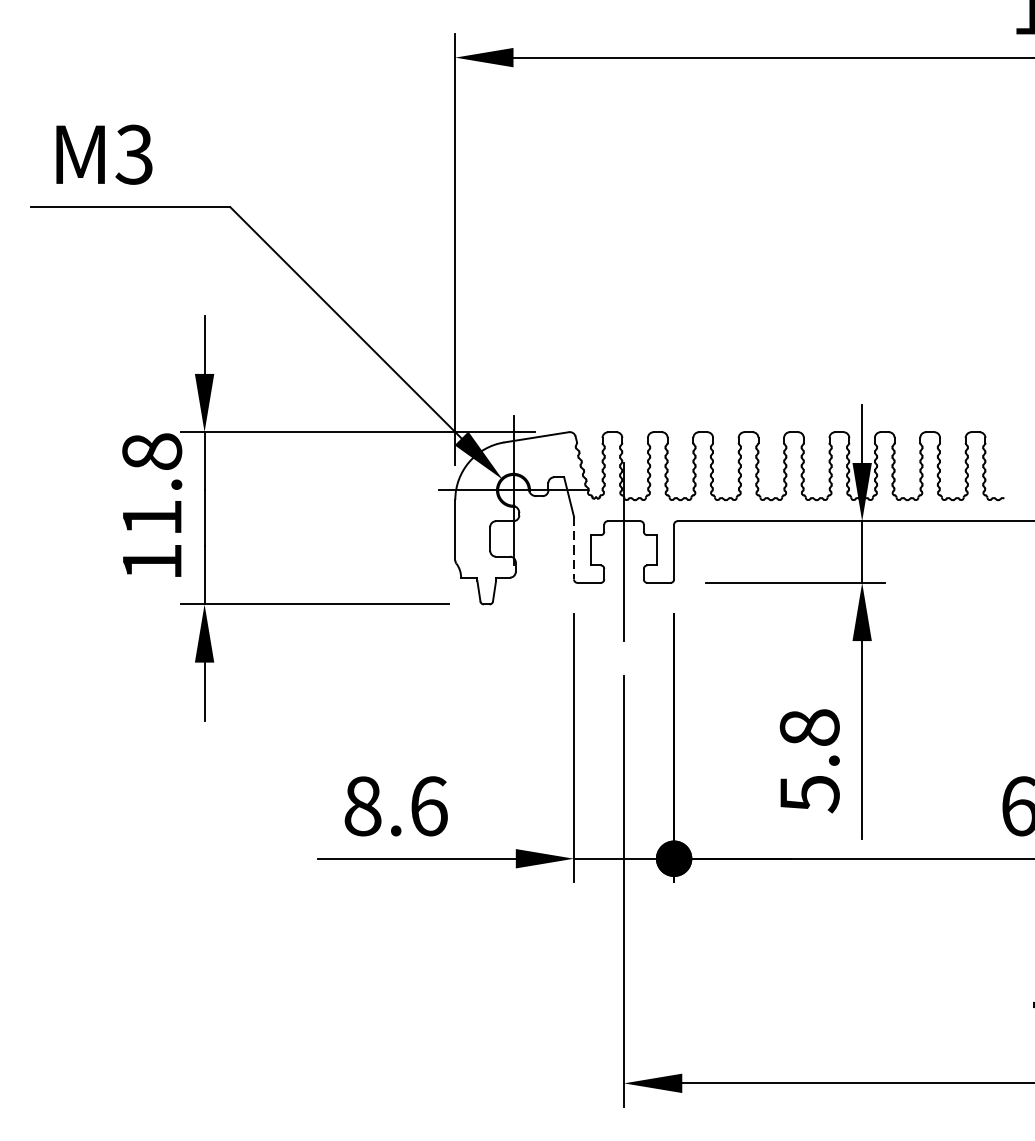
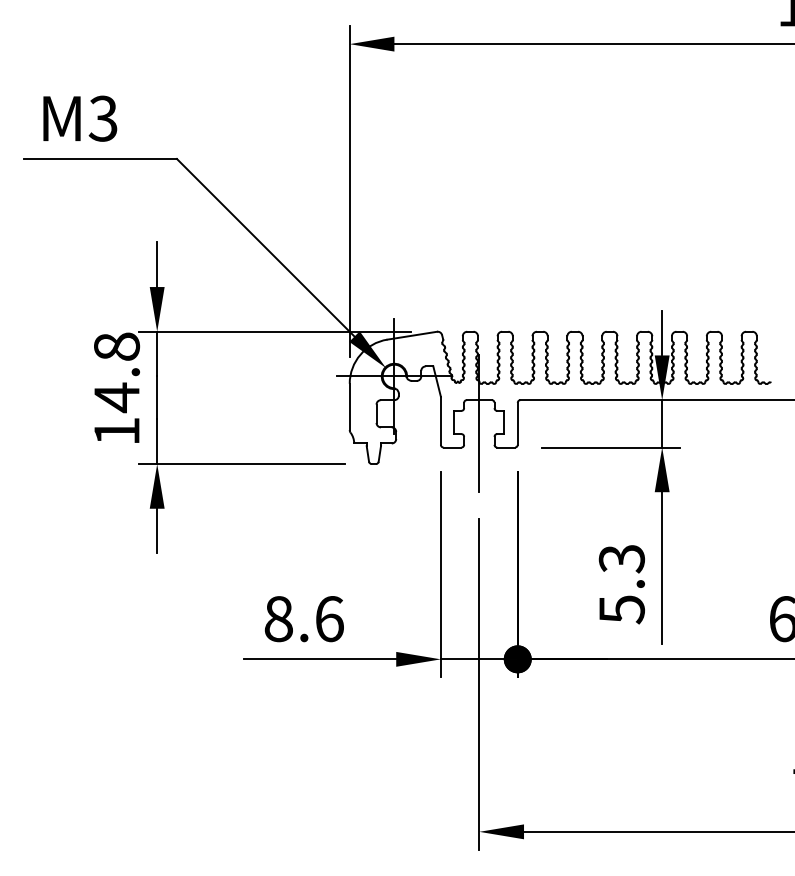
text: (151, 517) -> (116, 397), 11.8 -> 14.8
line: (573, 549) -> (440, 421), dashed -> solid
text: (809, 727) -> (621, 558), 5.8 -> 5.3

